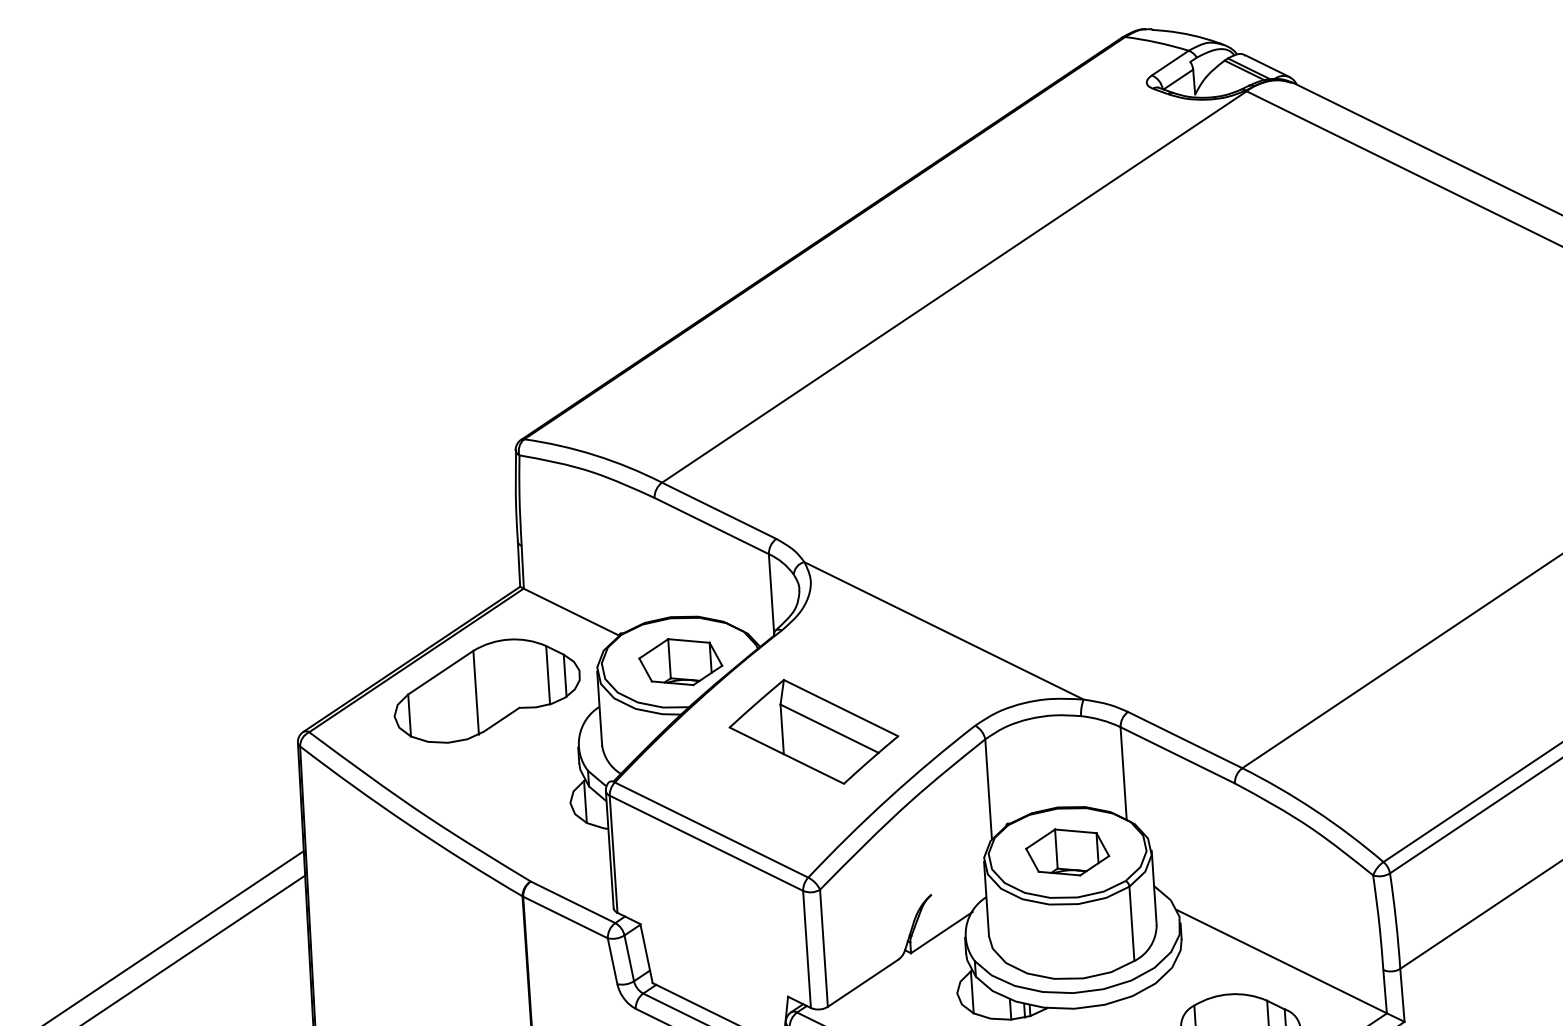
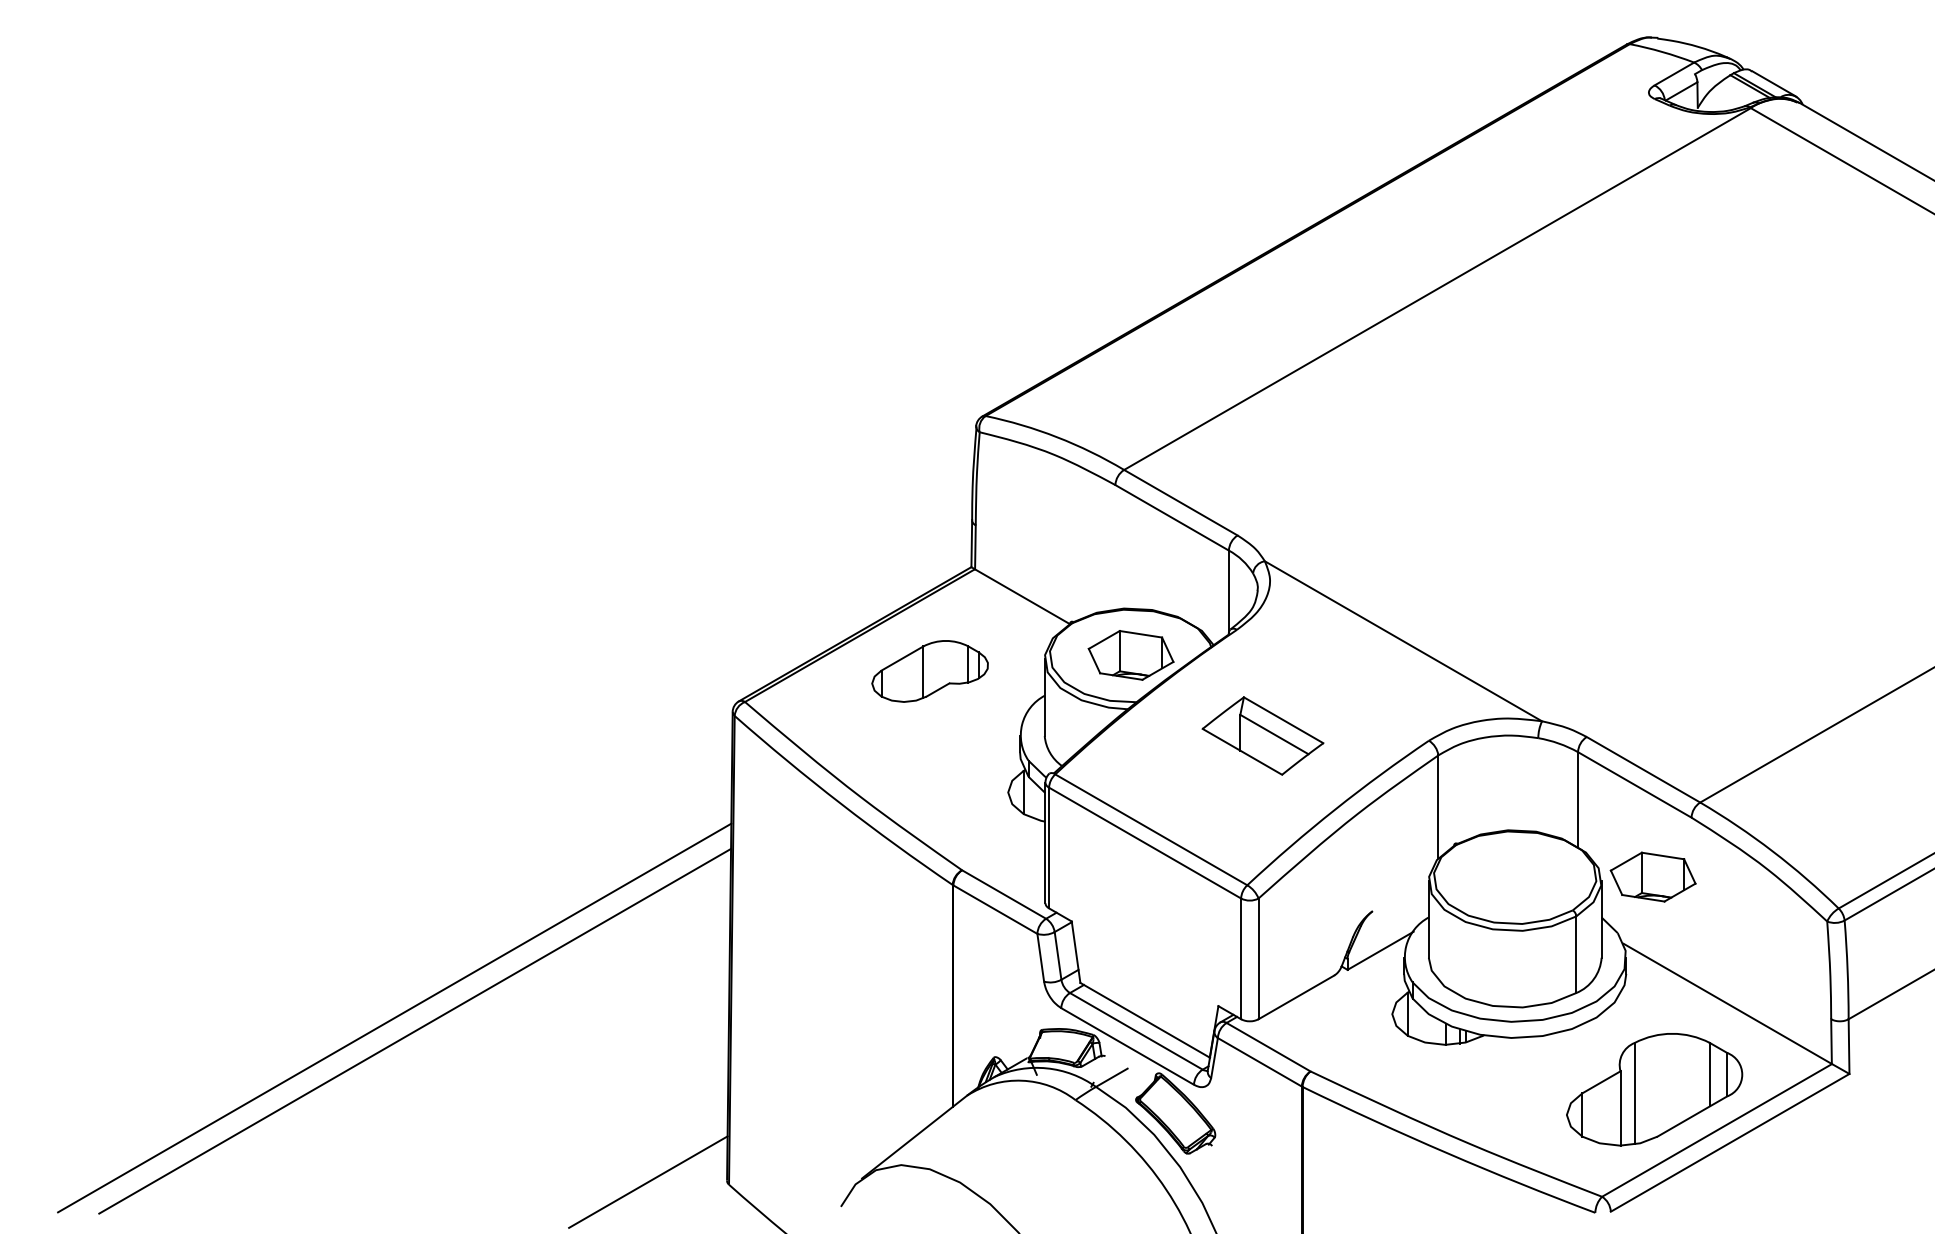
part: (486, 690) -> (929, 671), size x0.6
part: (813, 731) -> (1262, 735), size x0.7
part: (1066, 851) -> (1652, 876), moved

